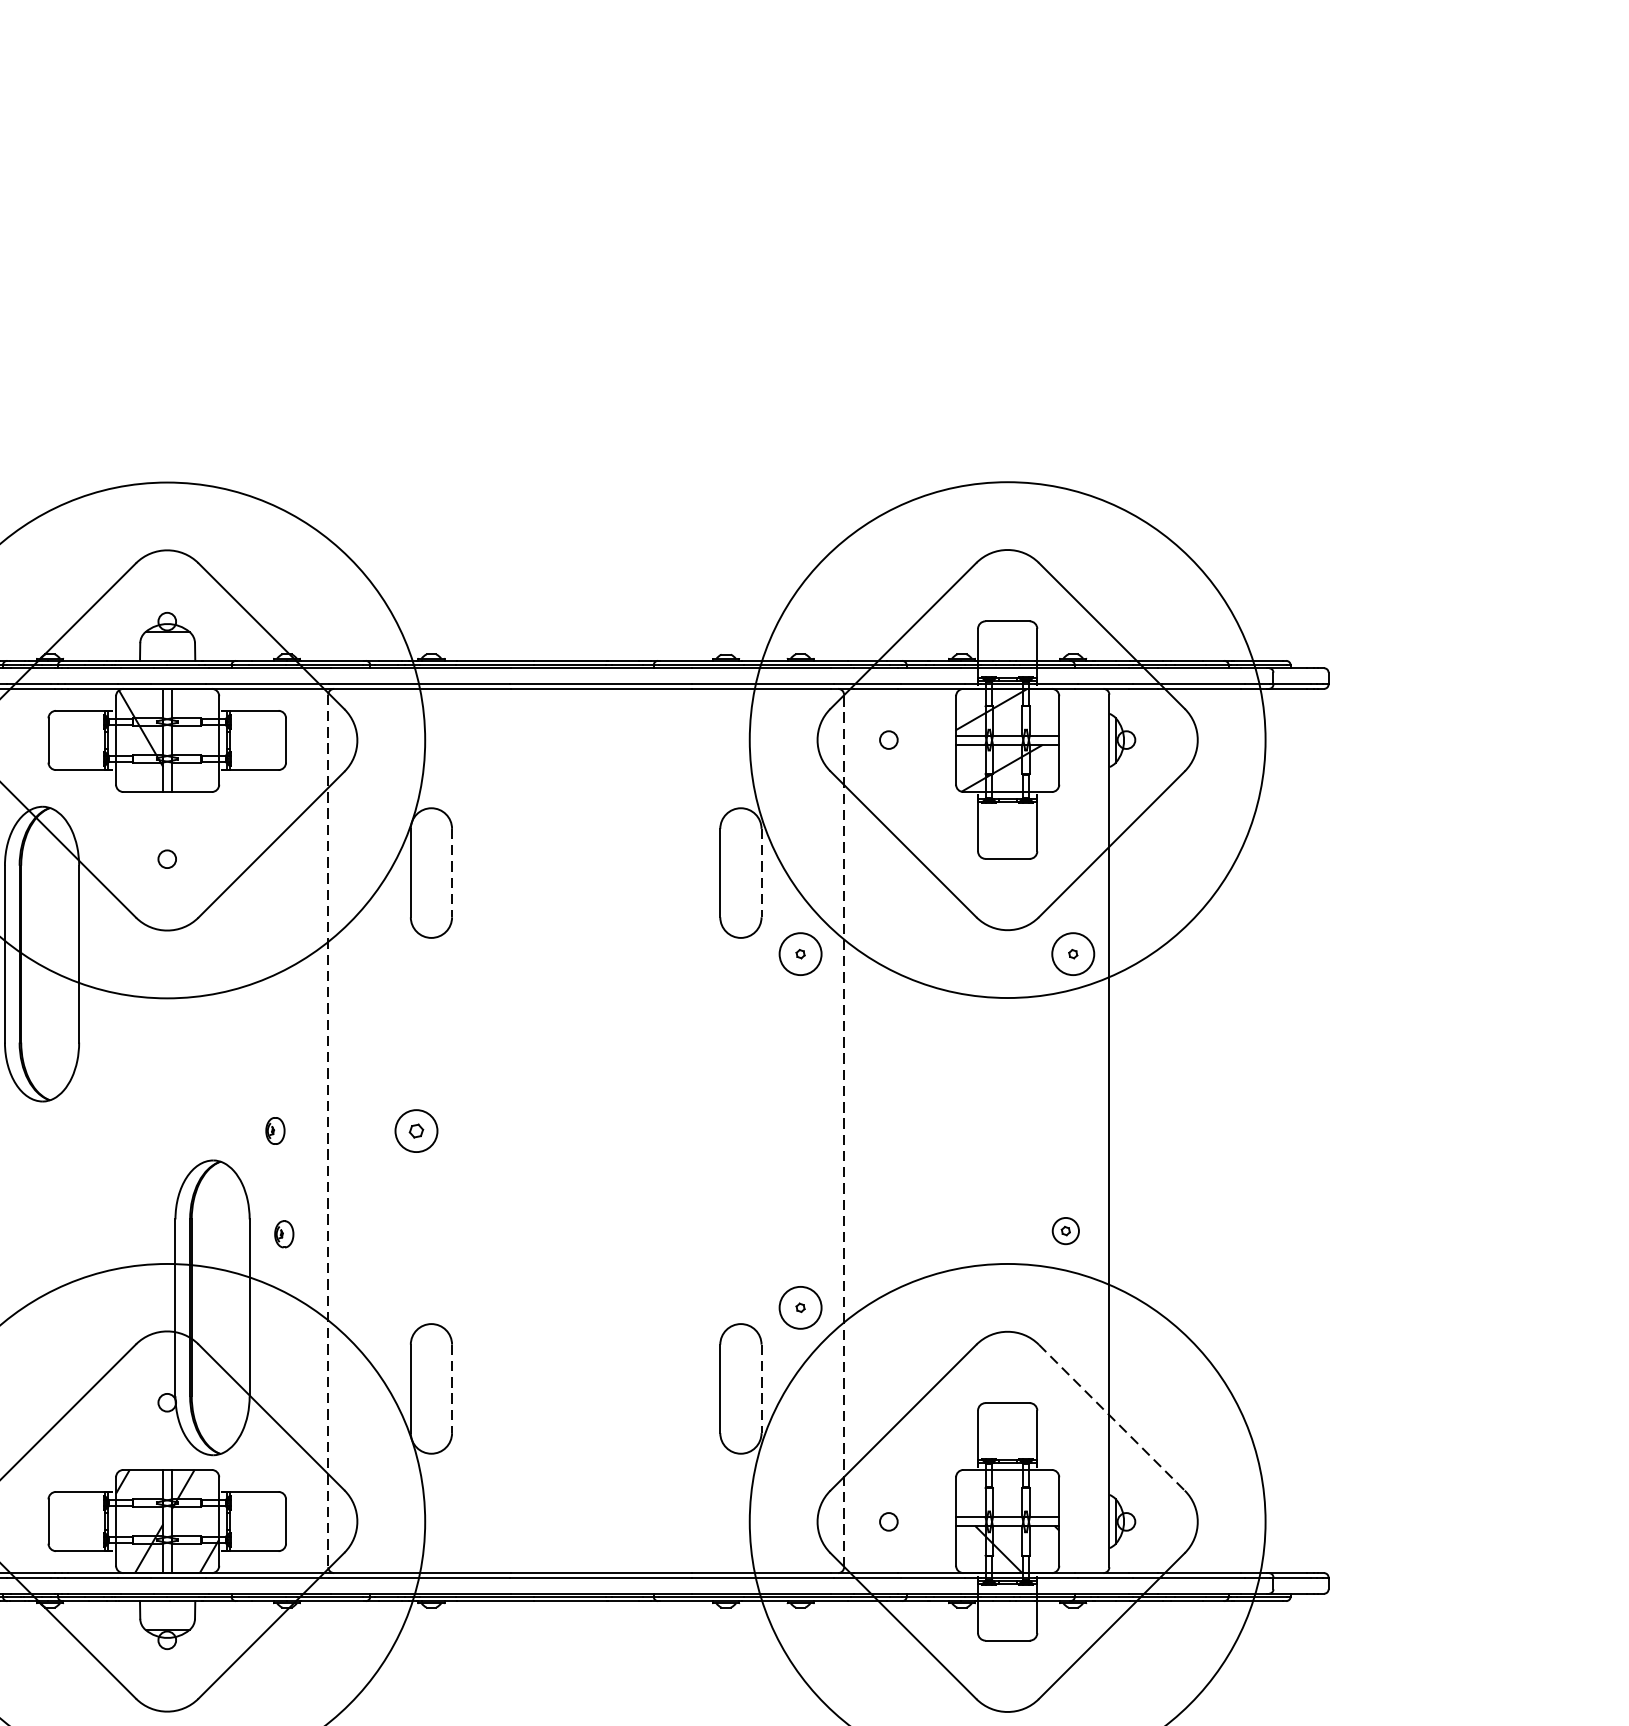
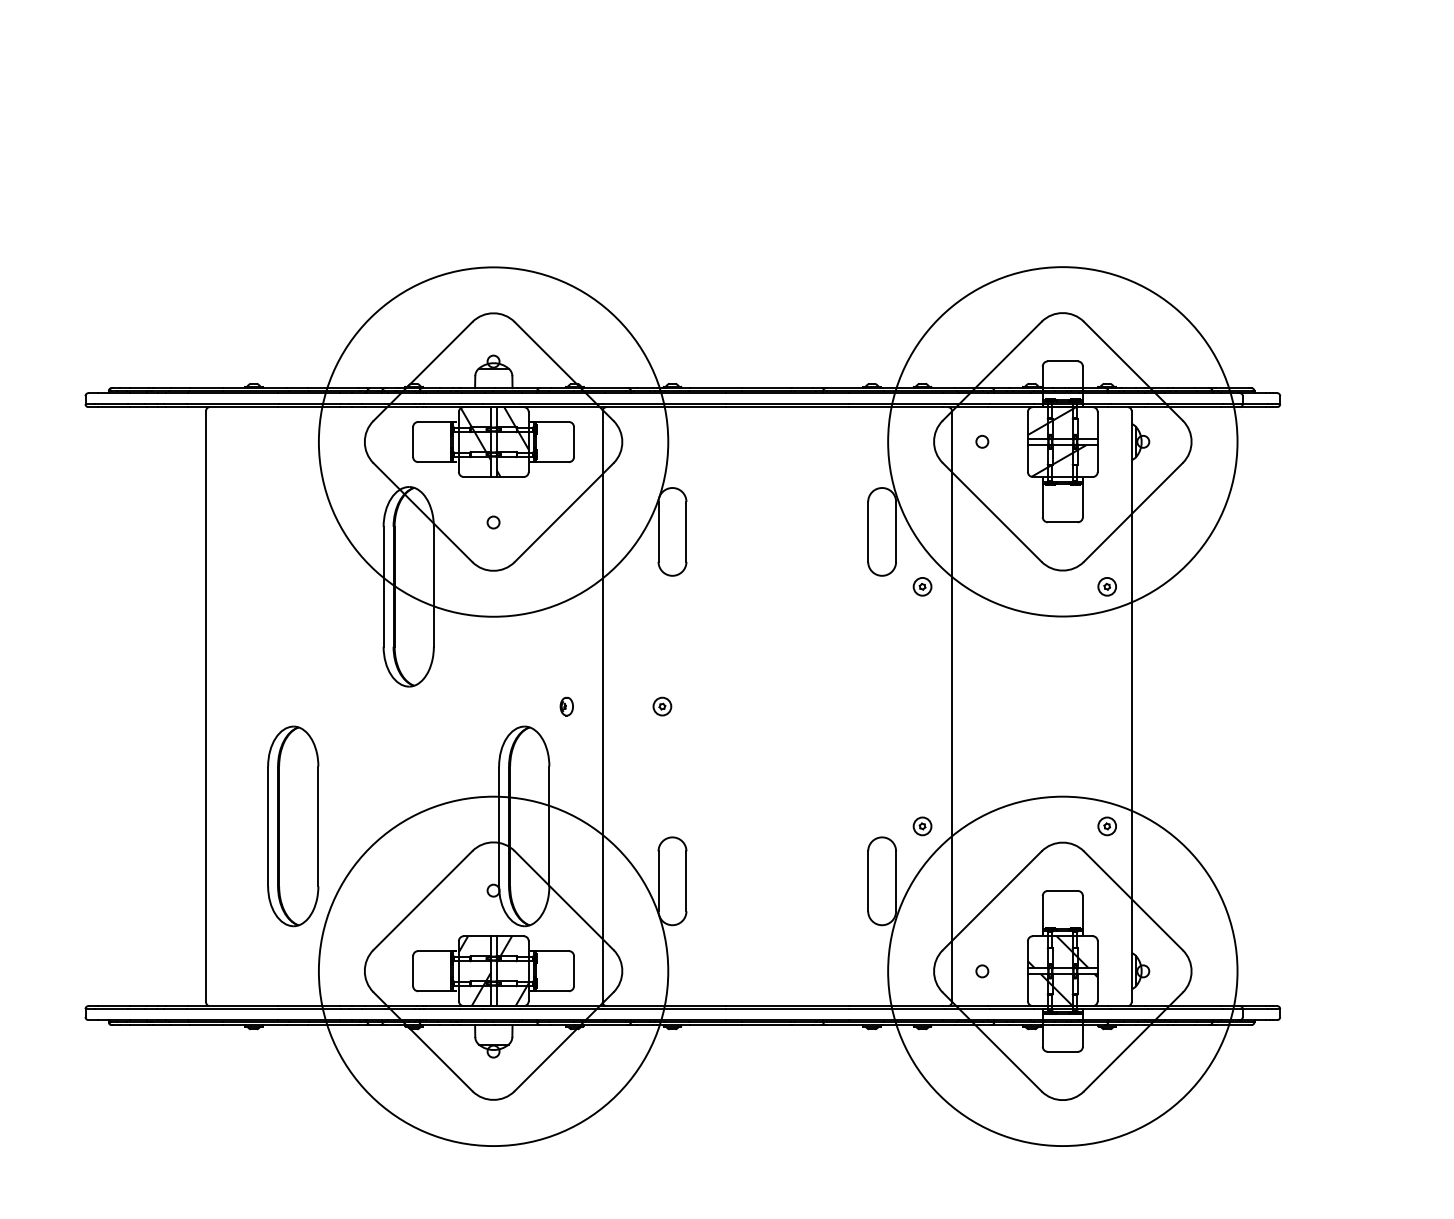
hatch: (195, 741) -> (512, 442), added
line: (452, 872) -> (686, 531), dashed -> solid
line: (762, 872) -> (896, 531), dashed -> solid
circle: (800, 953) -> (922, 586), size x0.62
circle: (1073, 953) -> (1107, 586), size x0.62
part: (416, 1130) -> (662, 706), size x0.62
line: (844, 1130) -> (952, 706), dashed -> solid
line: (328, 1132) -> (602, 707), dashed -> solid
part: (1064, 1231) -> (1106, 826), moved
part: (283, 1234) -> (572, 776), removed
circle: (800, 1307) -> (922, 826), size x0.62
line: (452, 1389) -> (686, 881), dashed -> solid
line: (762, 1389) -> (896, 881), dashed -> solid
line: (1112, 1417) -> (1133, 900), dashed -> solid
hatch: (999, 1494) -> (1057, 952), added

